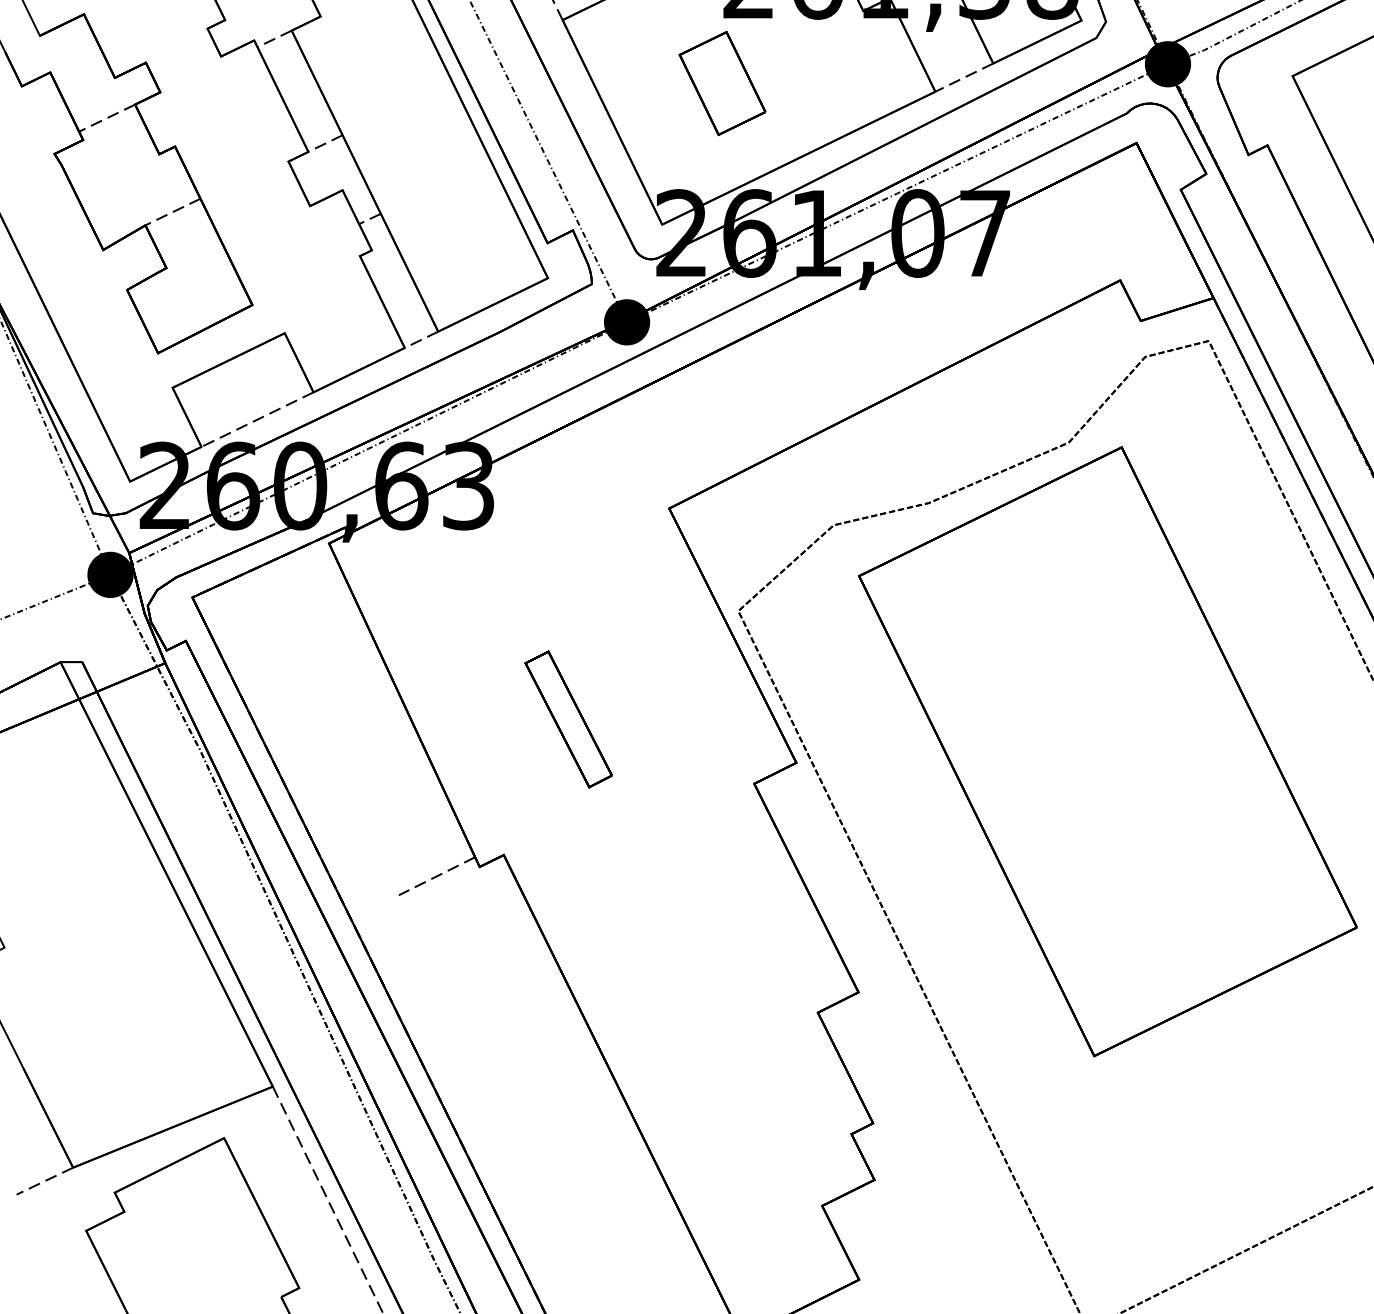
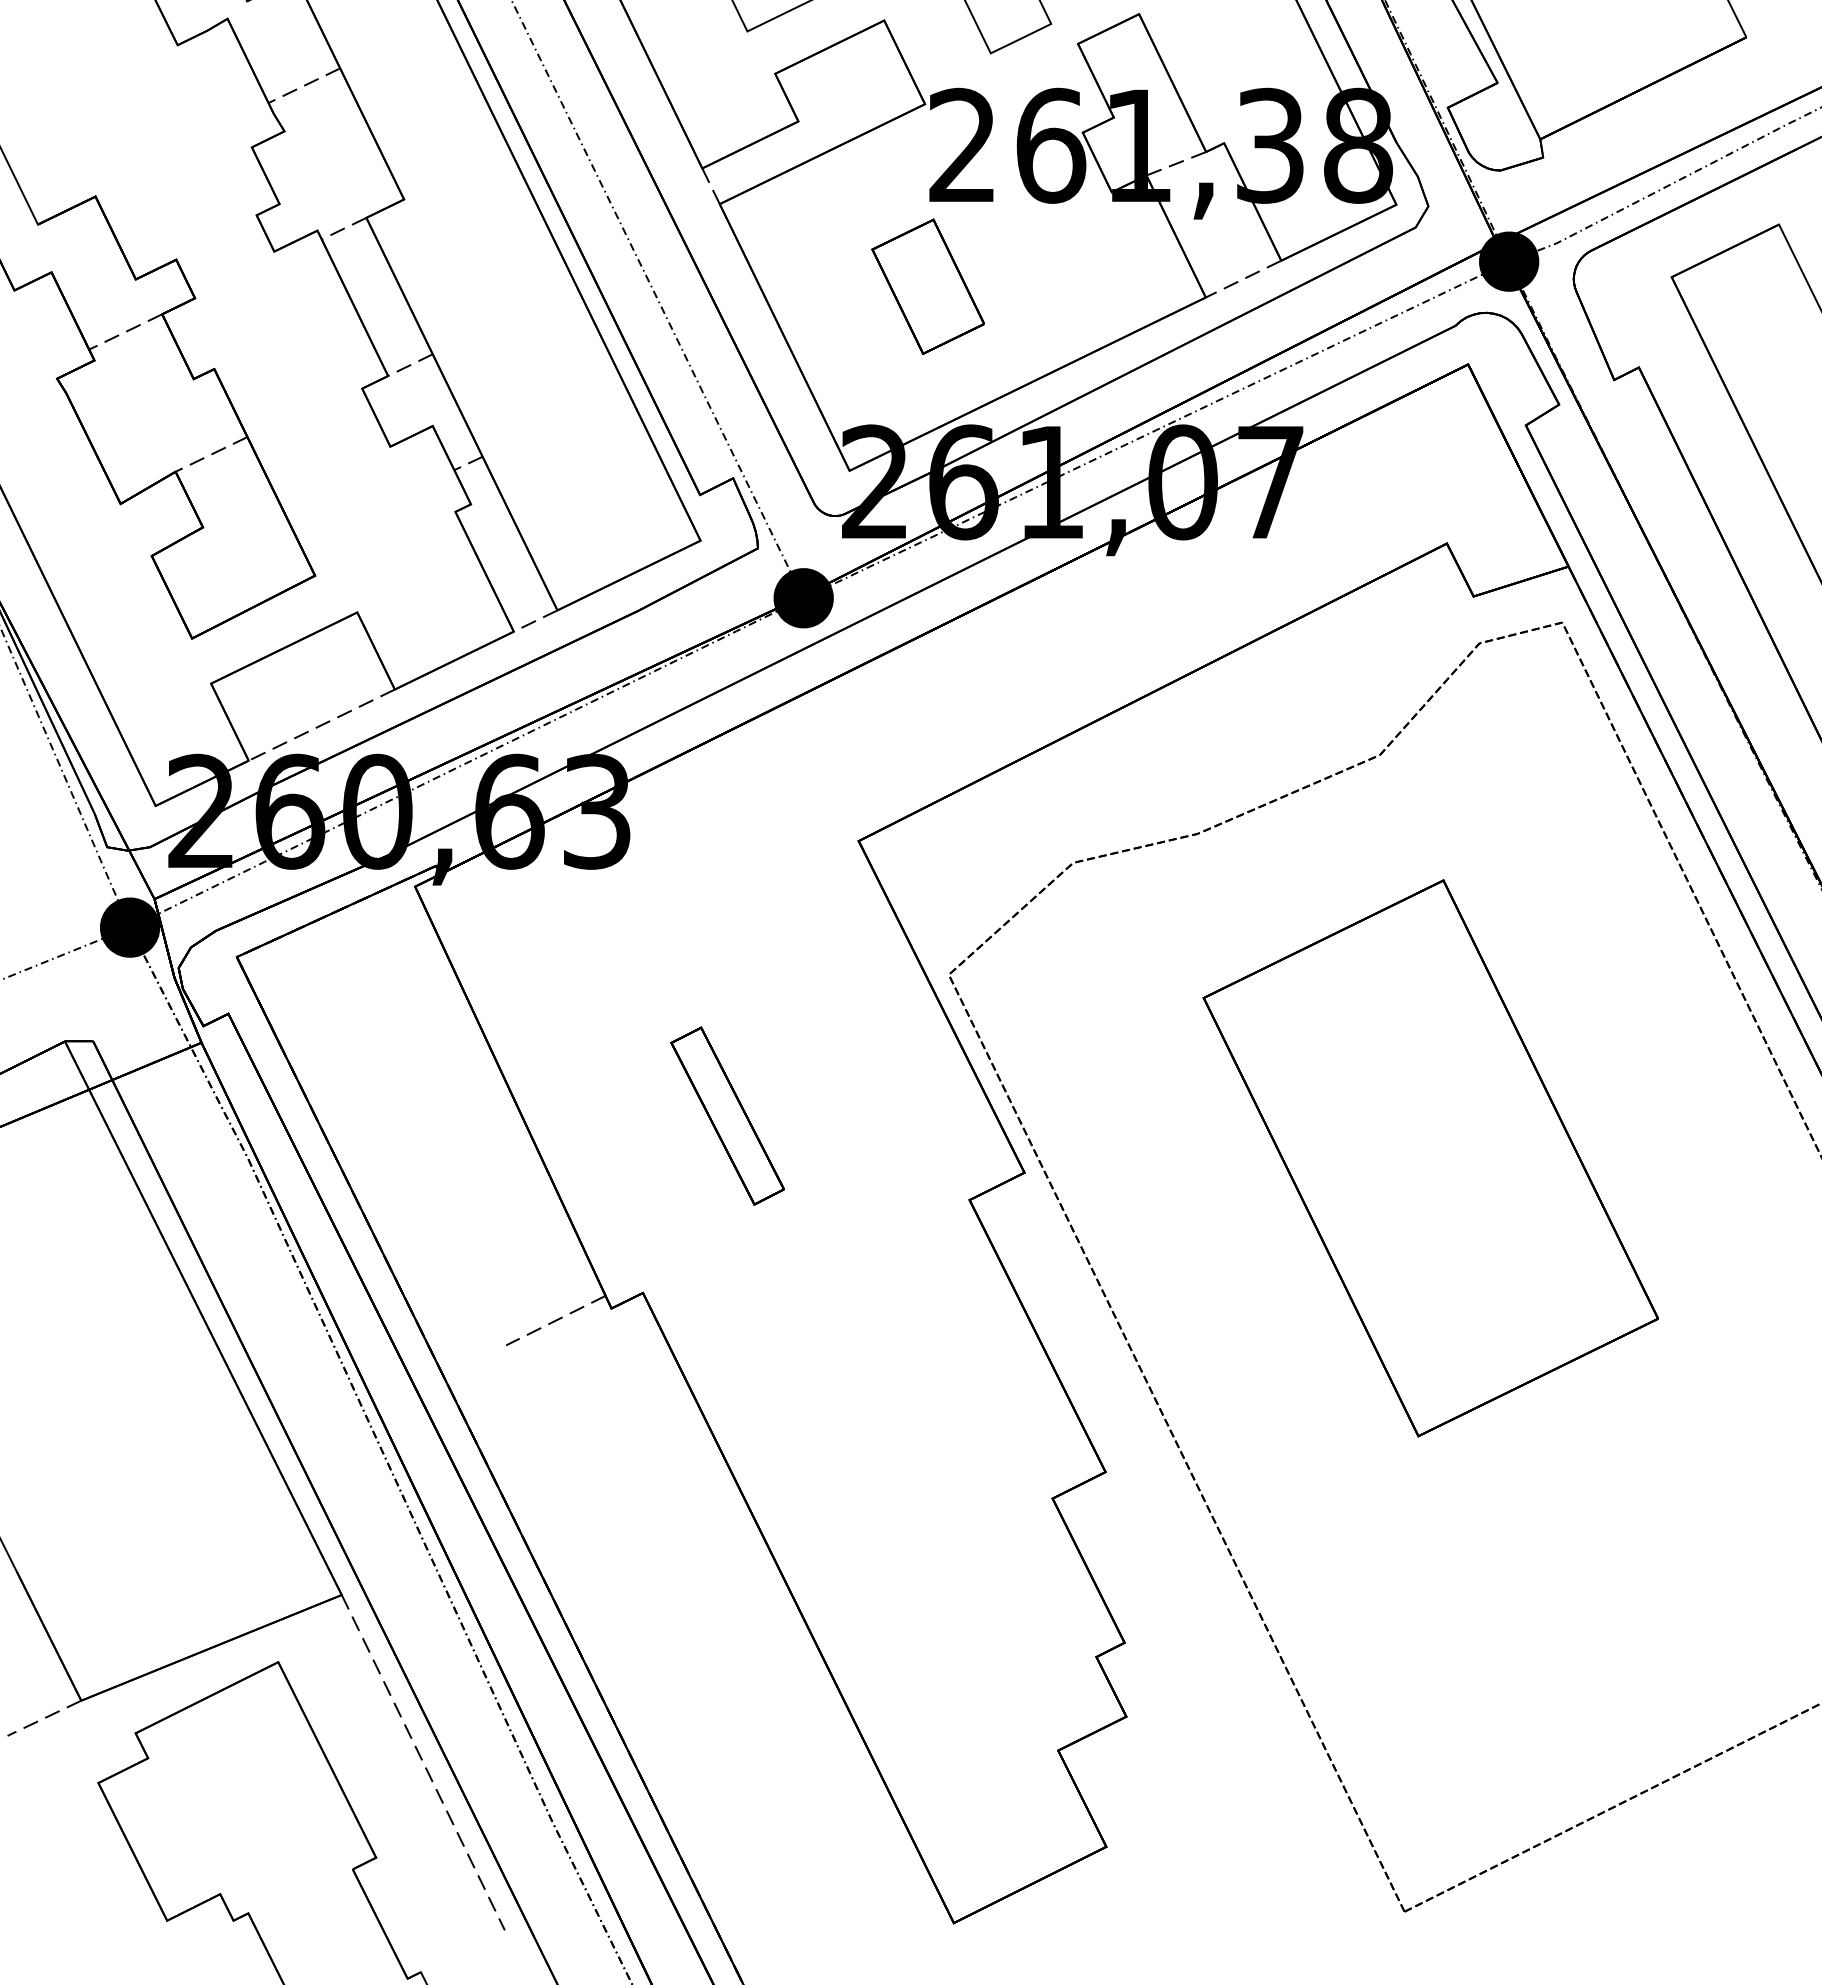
part: (1107, 751) -> (1430, 1158), size x0.7

